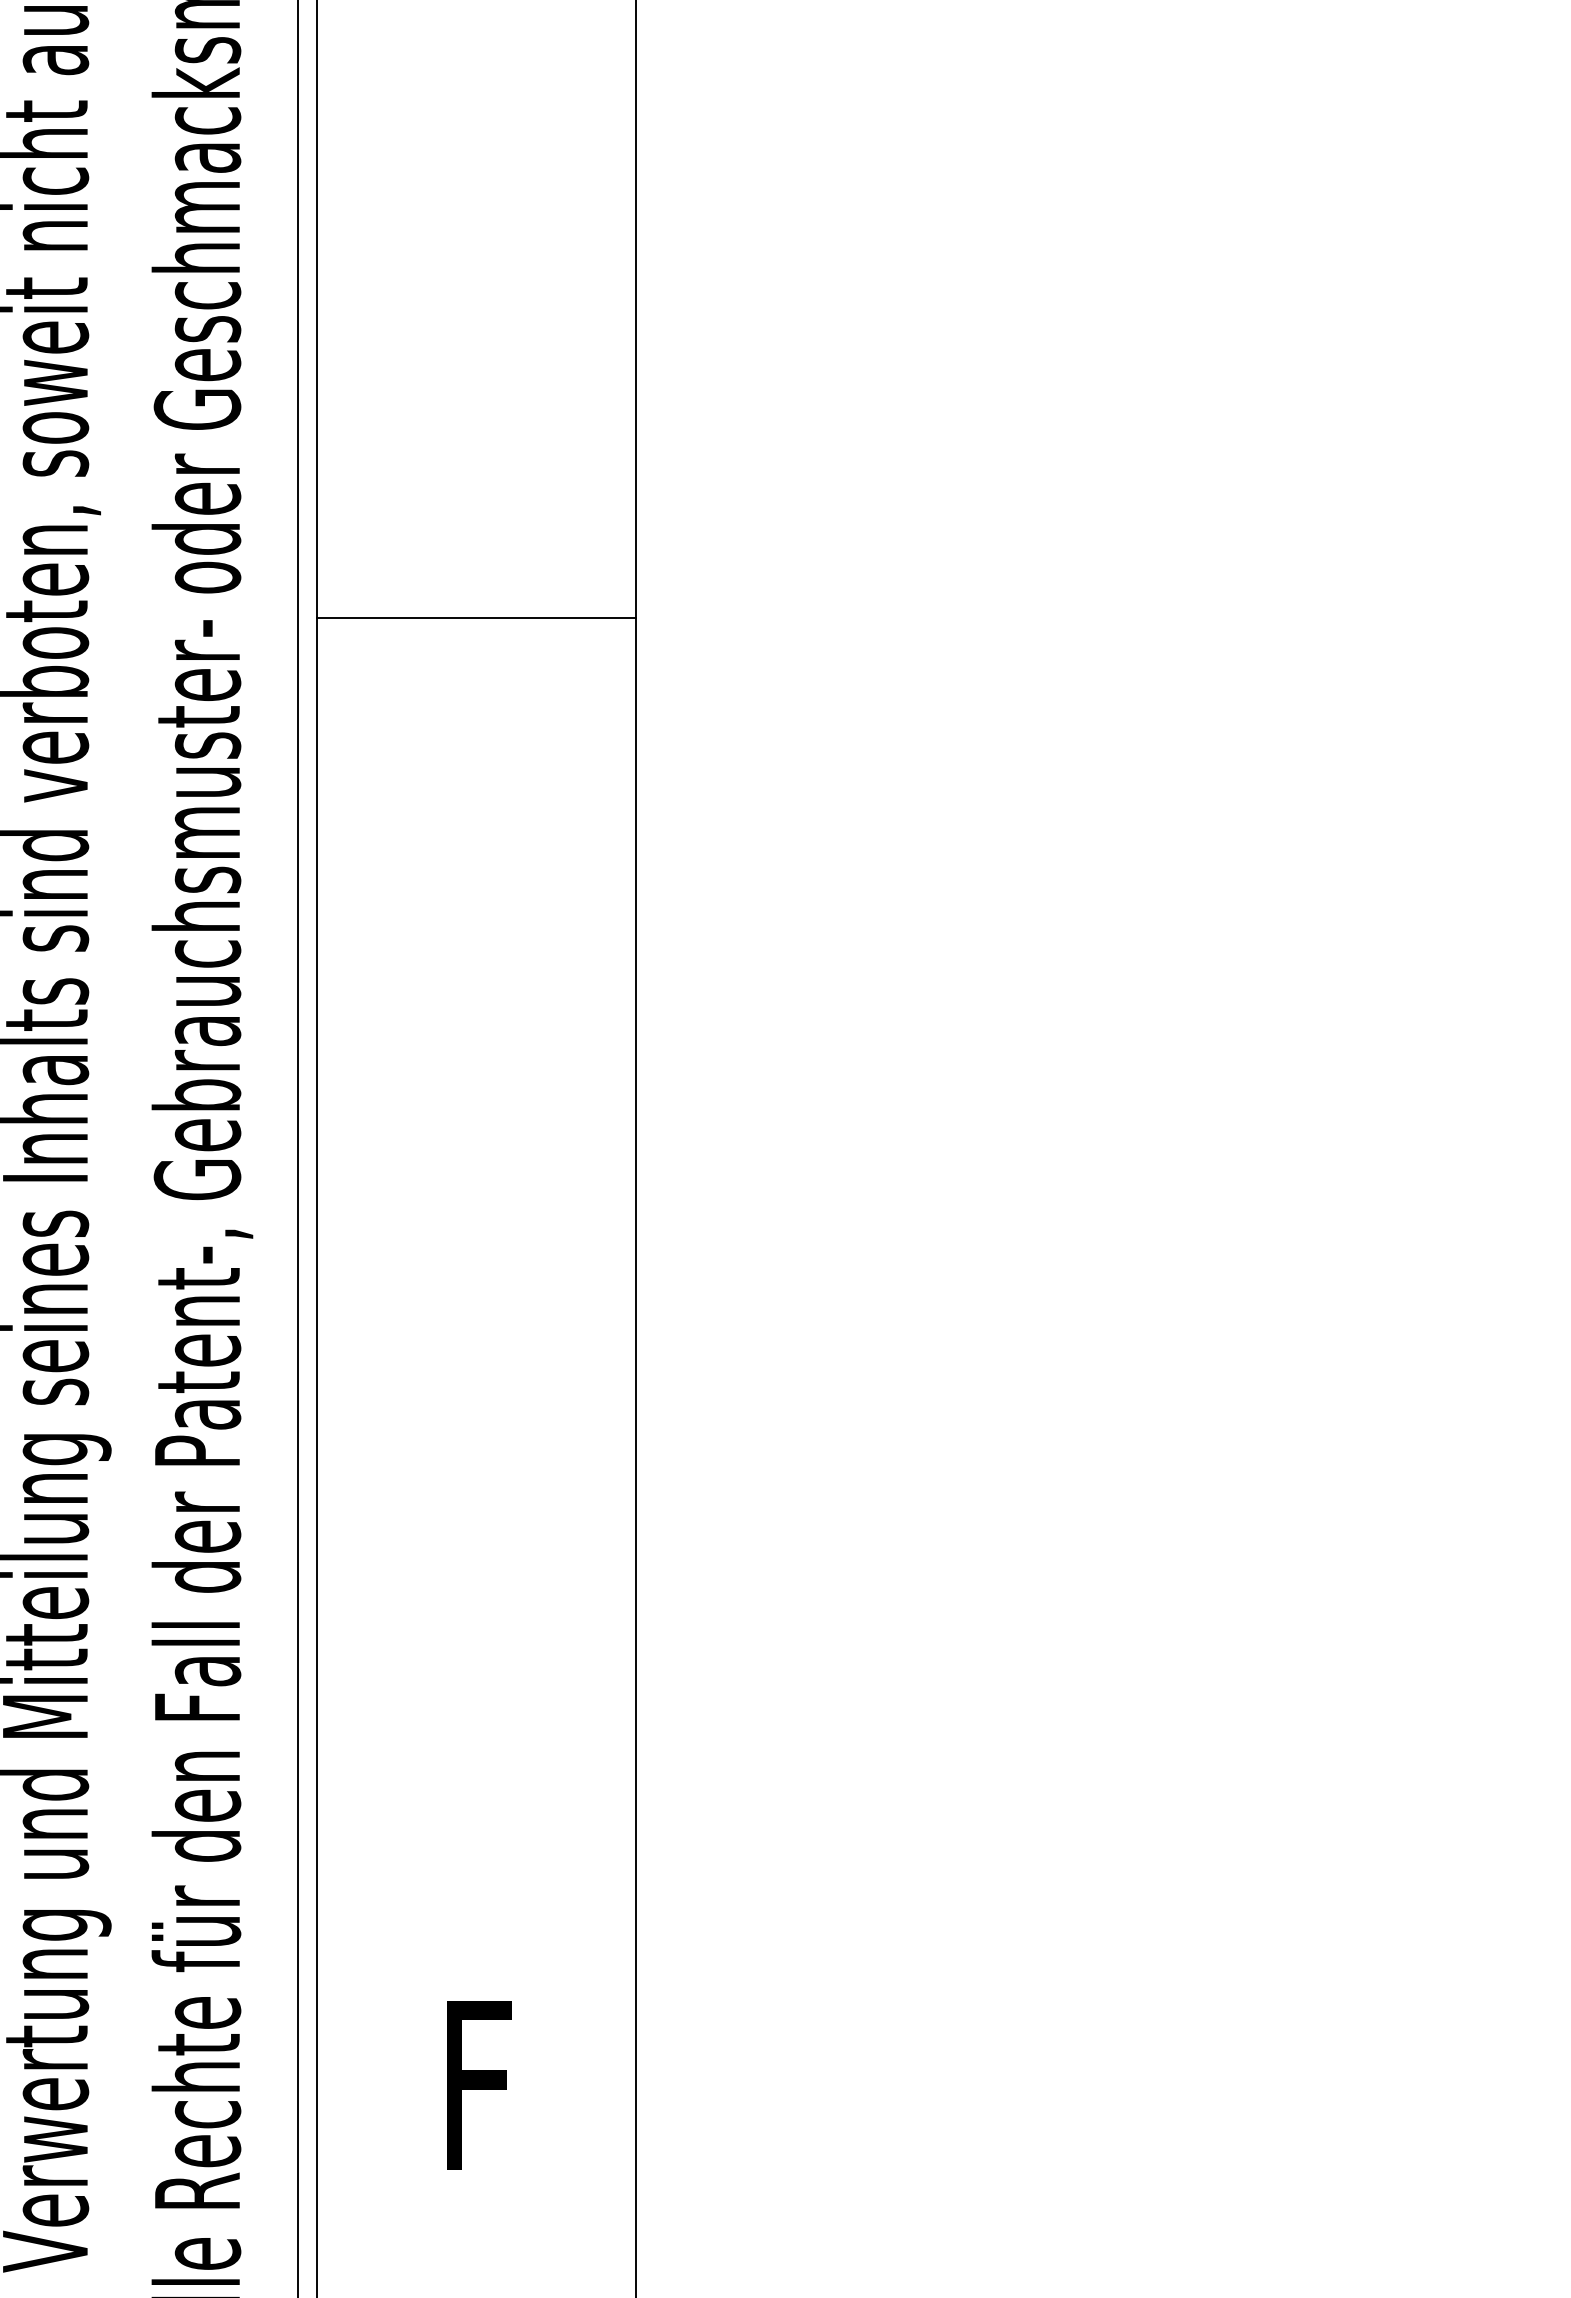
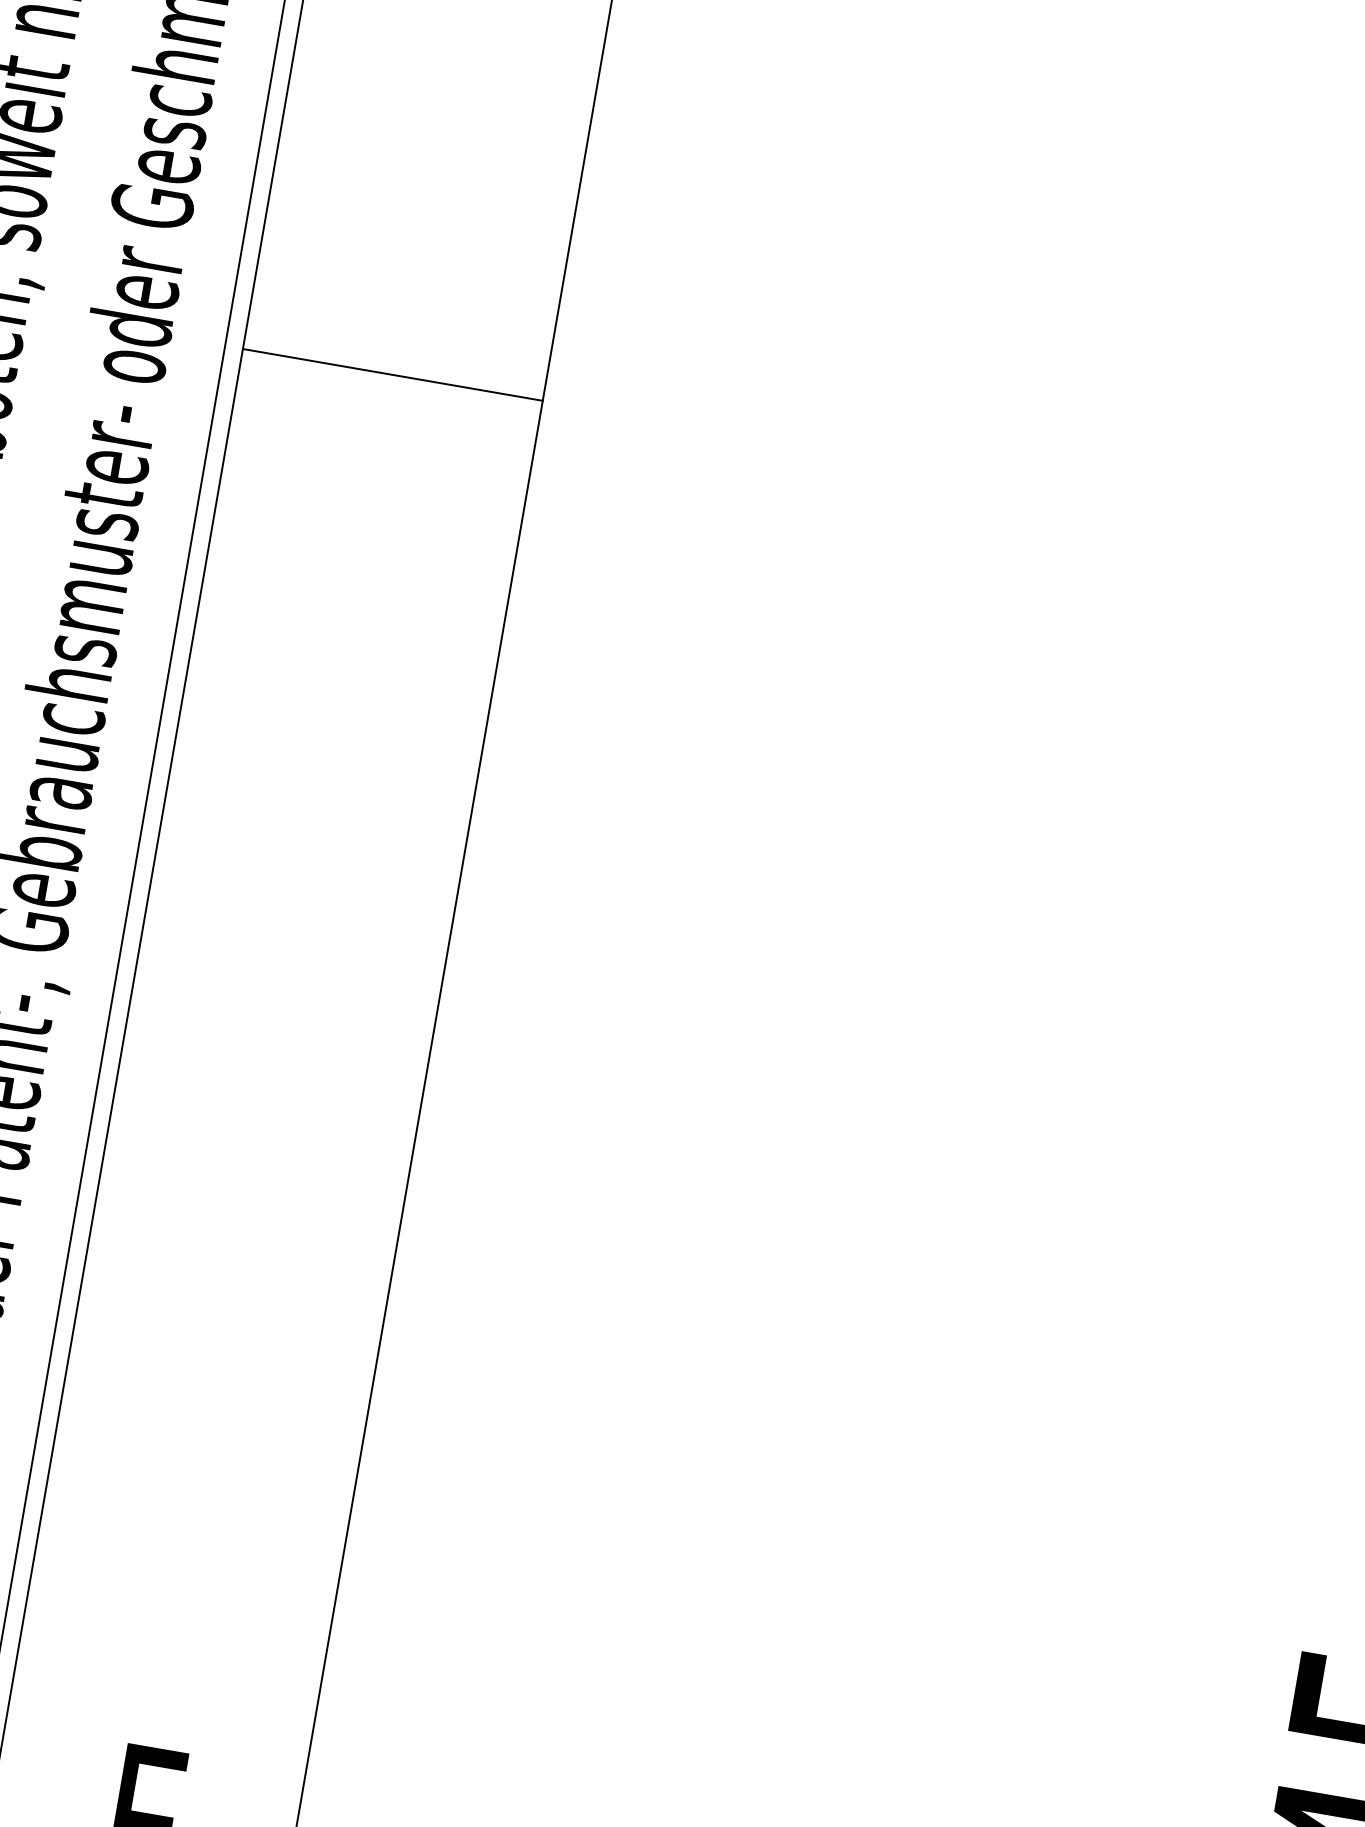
line: (475, 618) -> (392, 375), moved

